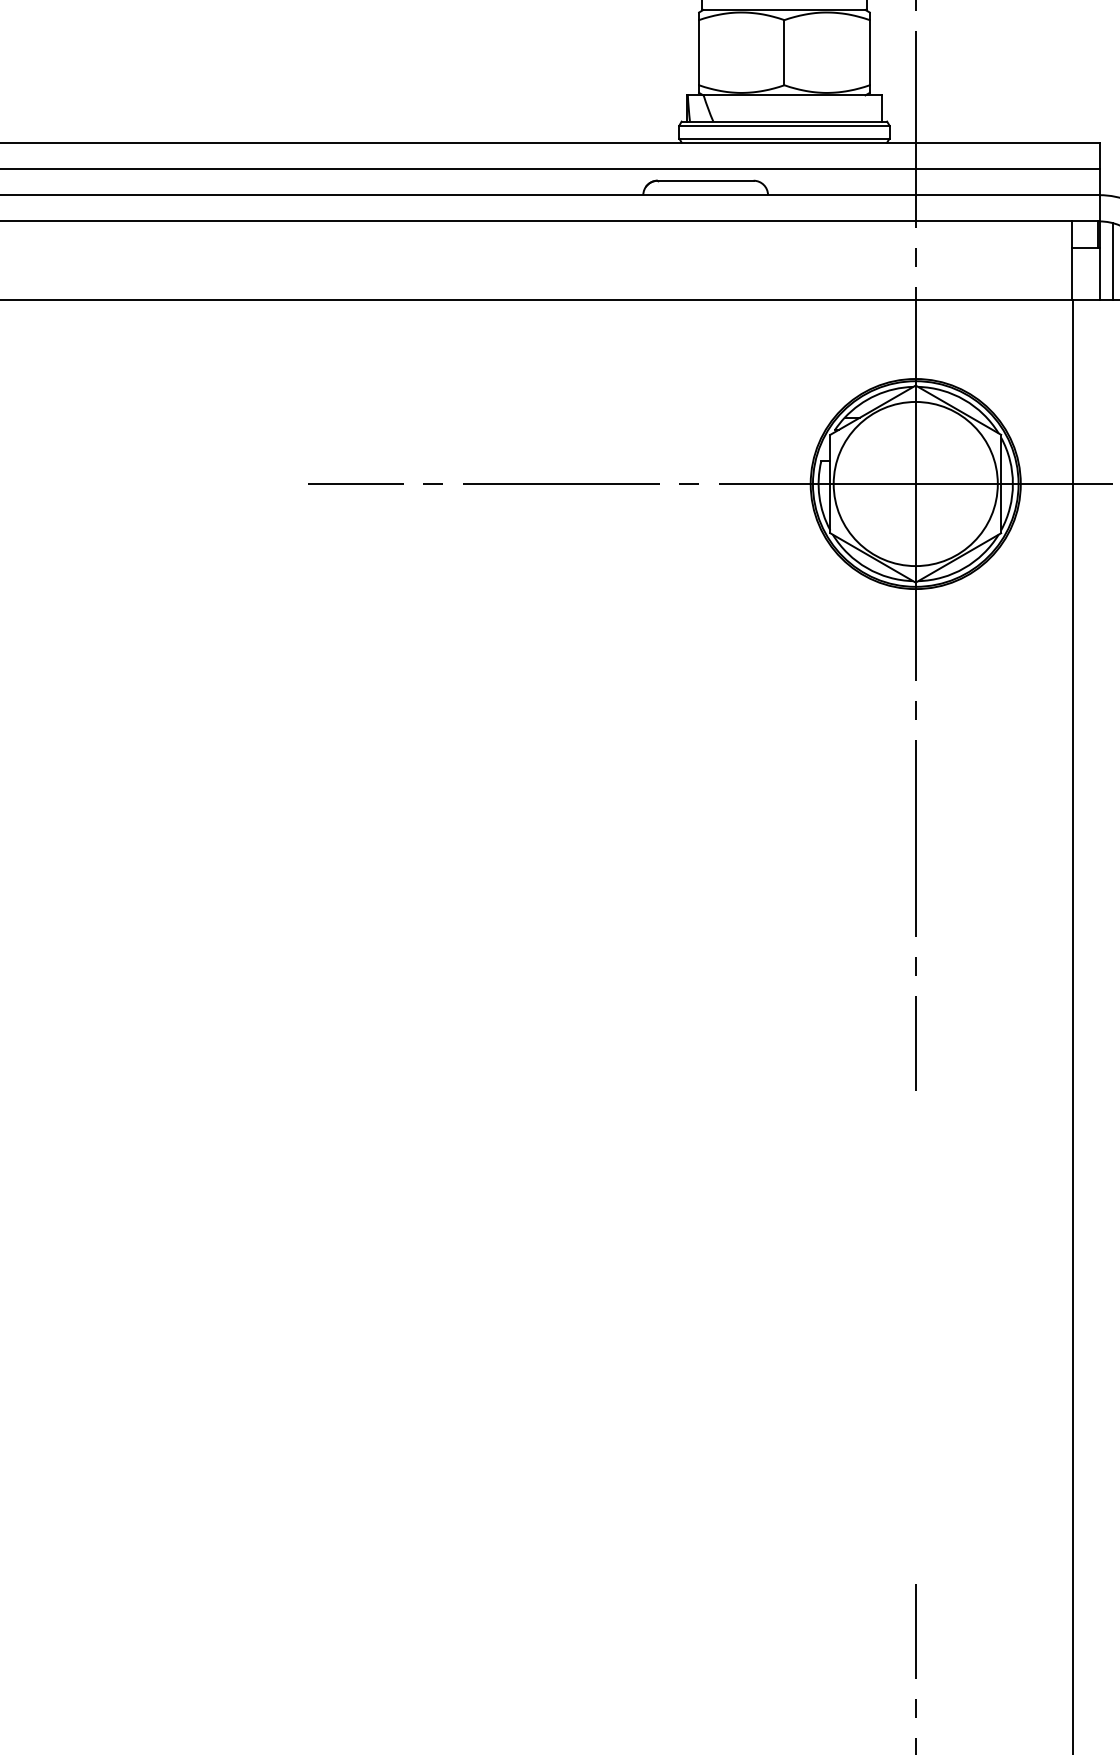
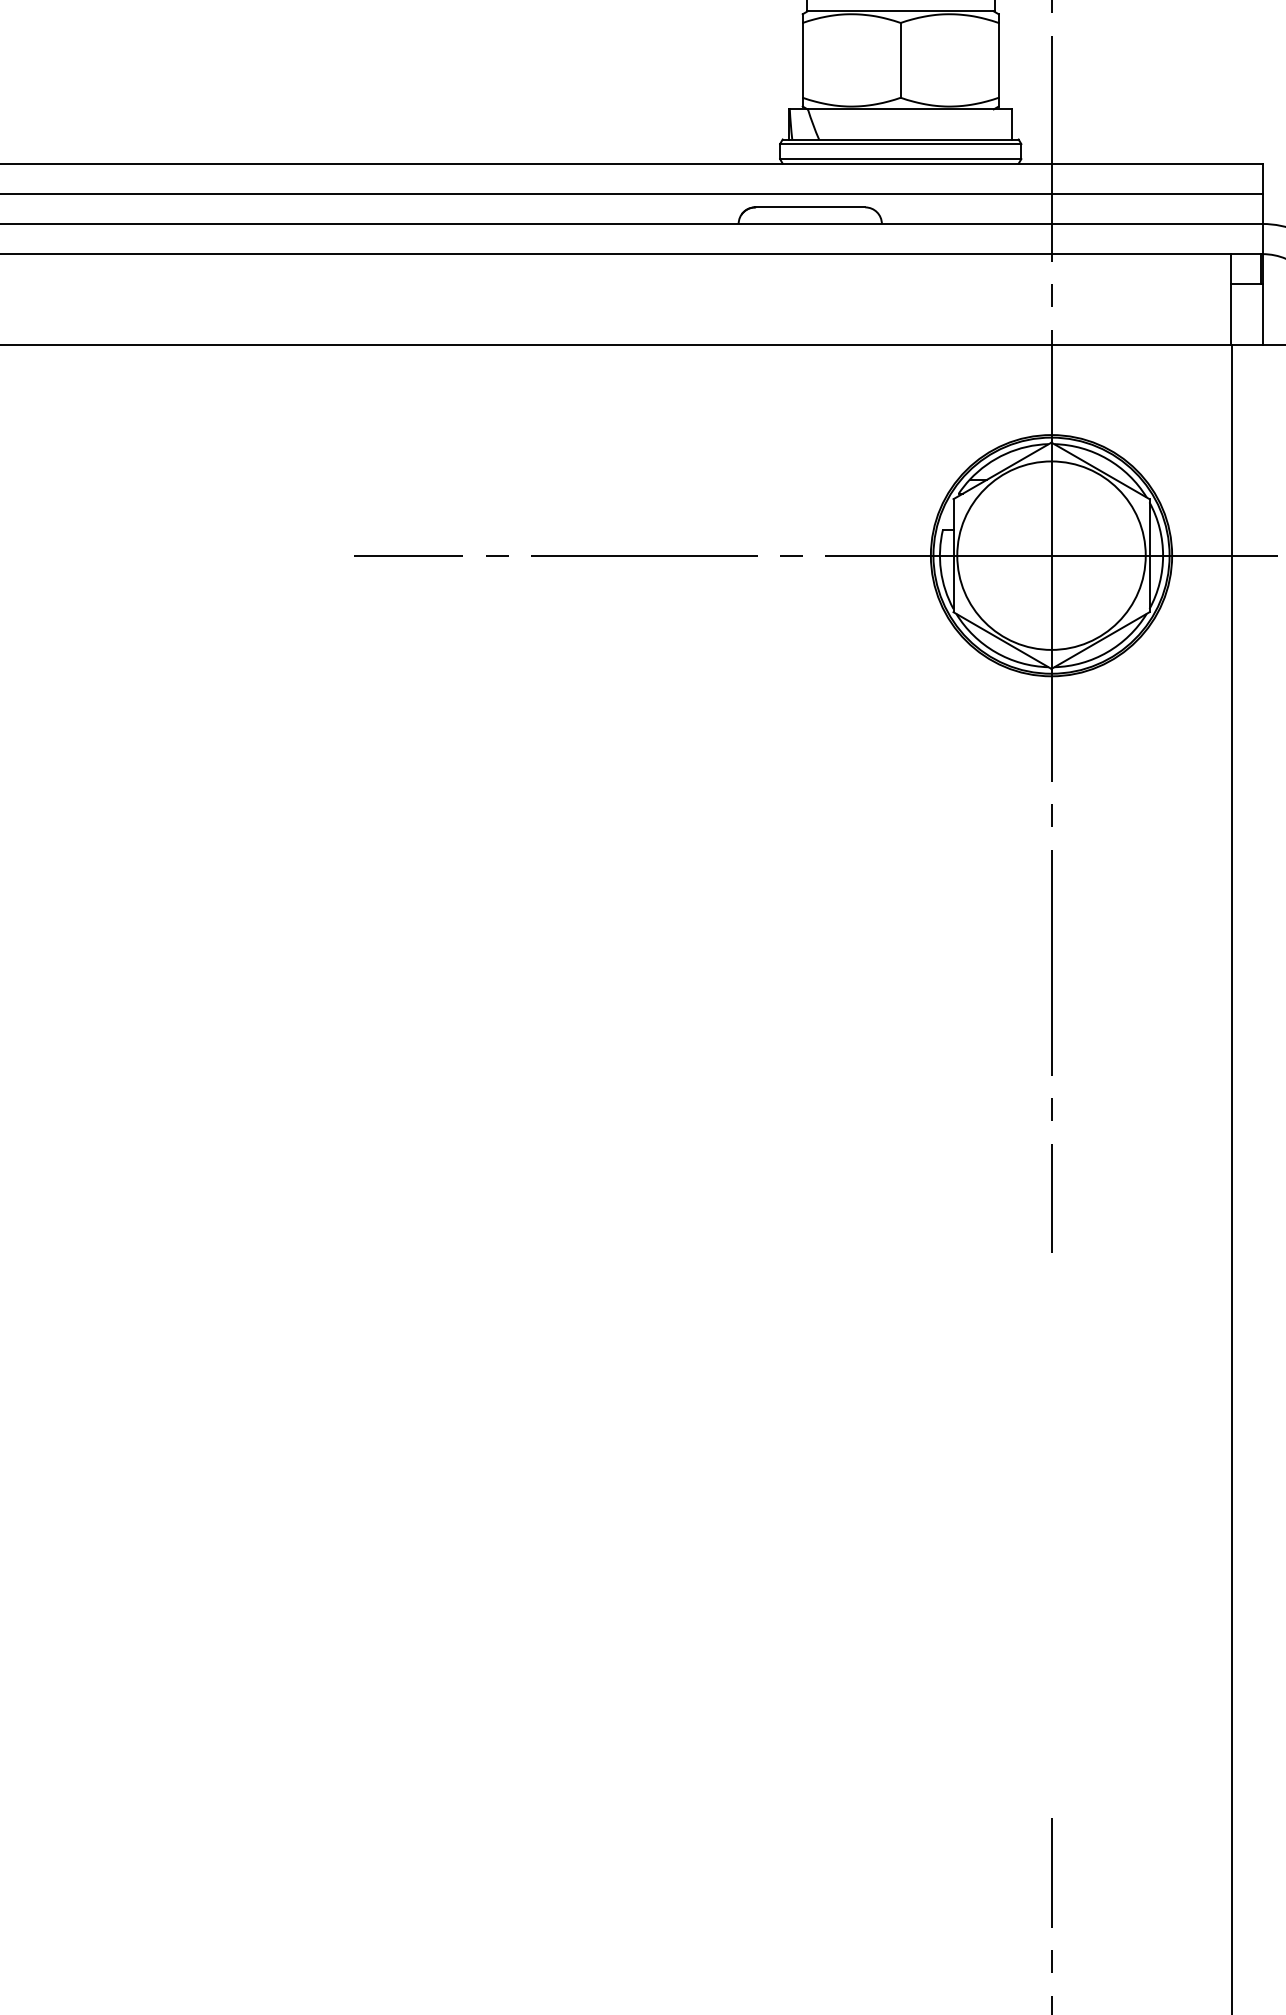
line: (1112, 261) -> (1277, 300), removed

